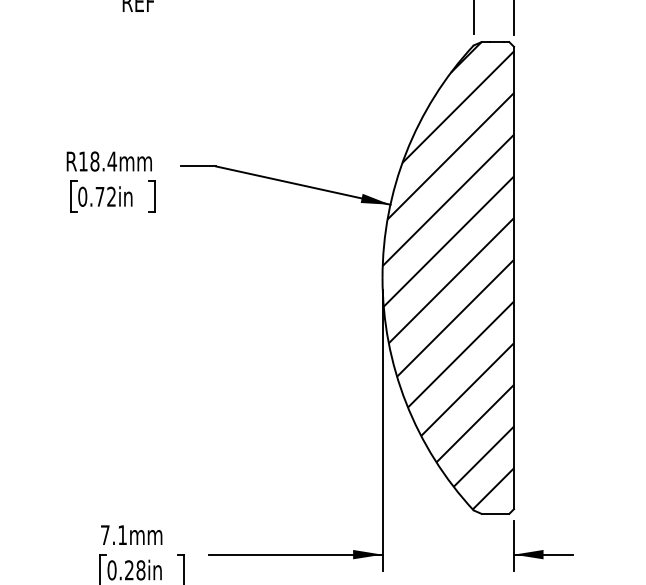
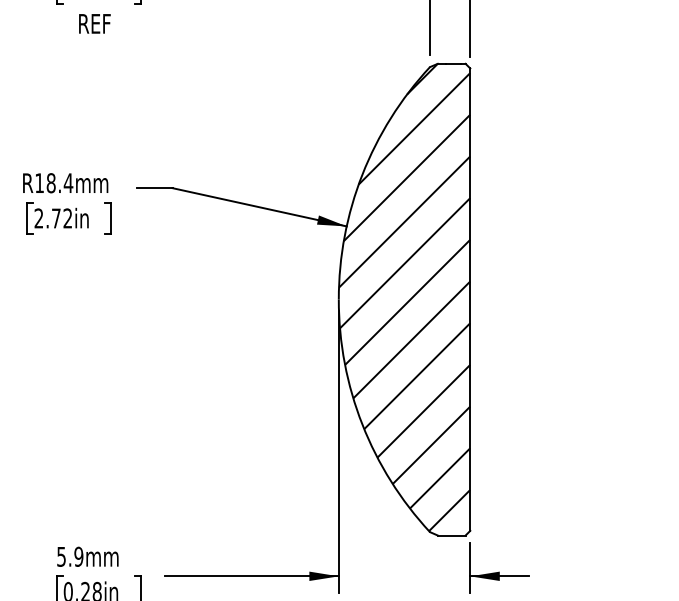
text: (82, 196) -> (38, 218), 0.72in -> 2.72in
text: (114, 534) -> (70, 556), 7.1mm -> 5.9mm

